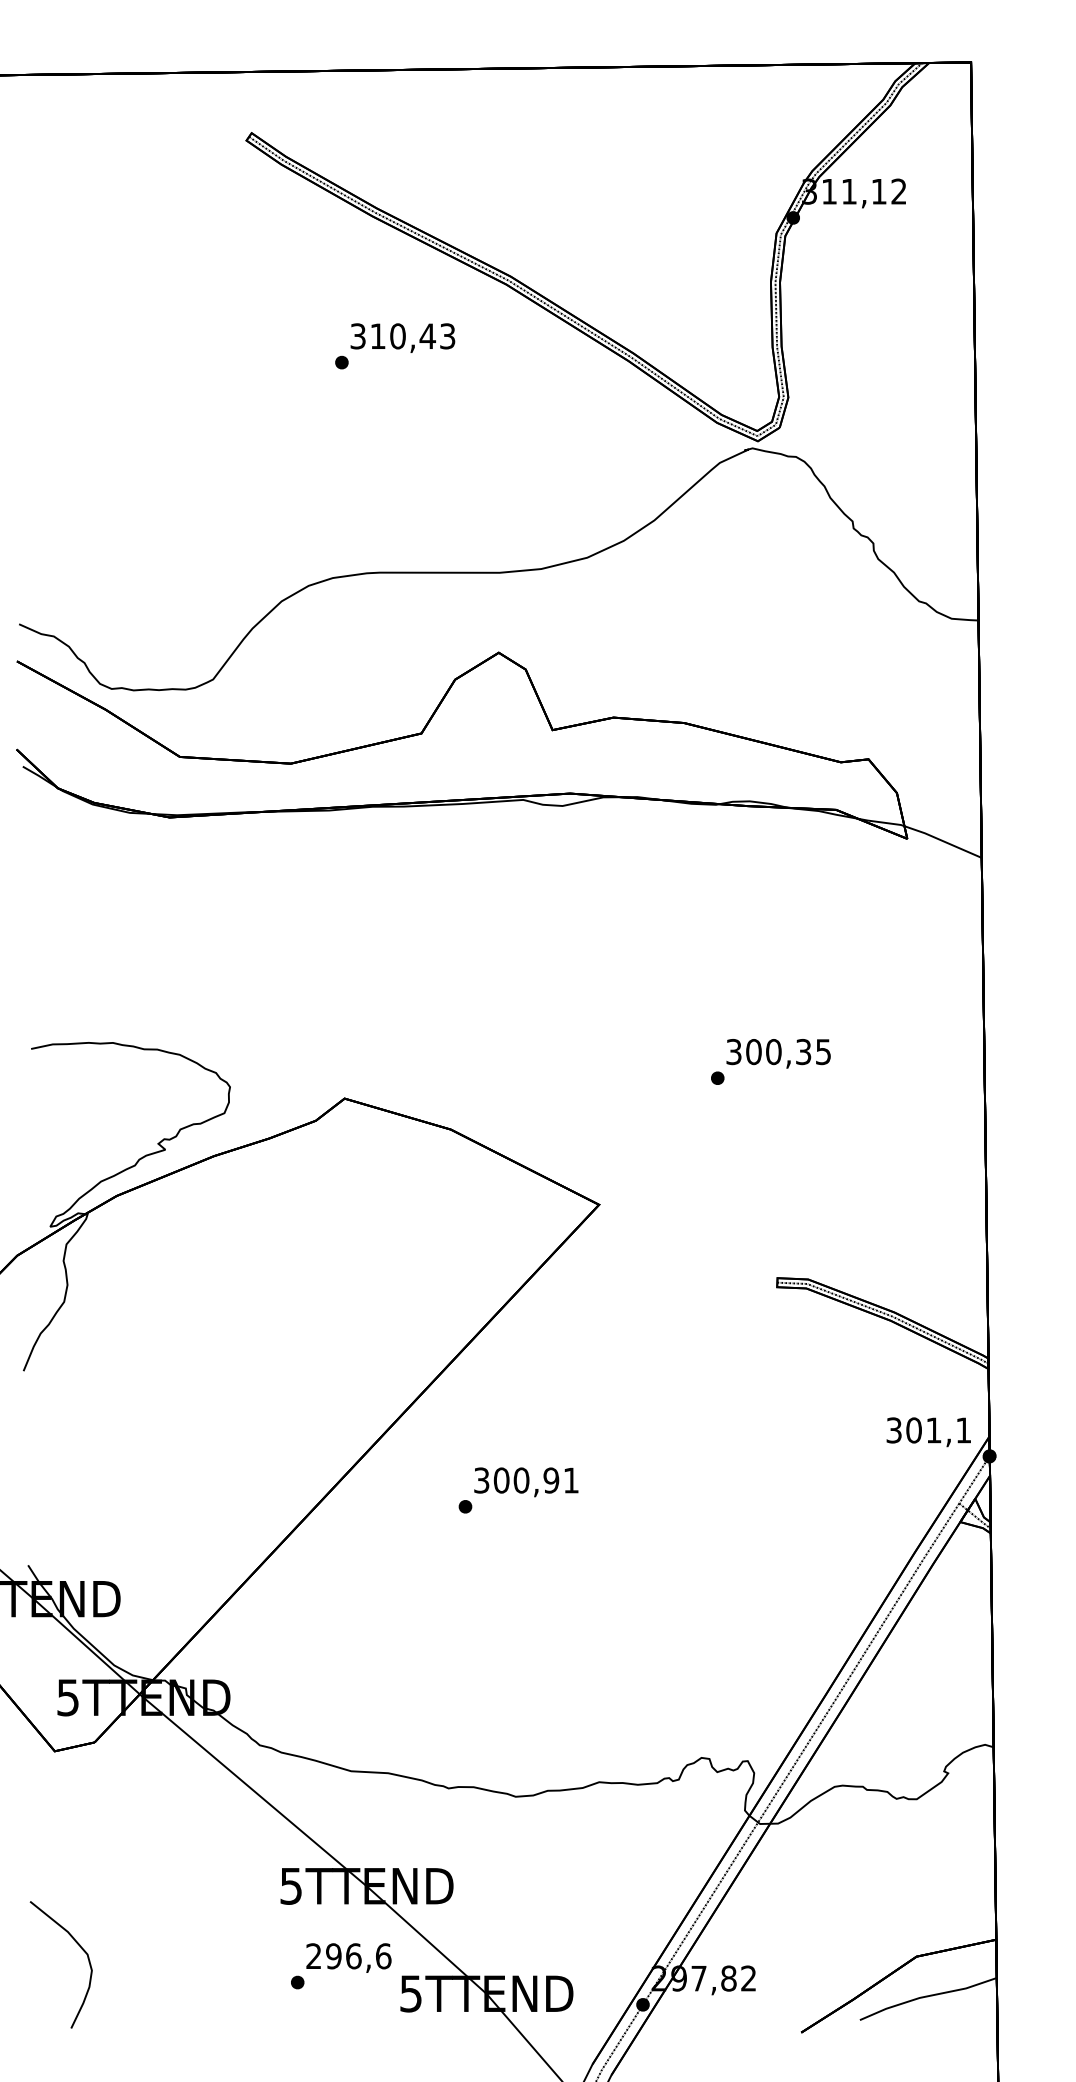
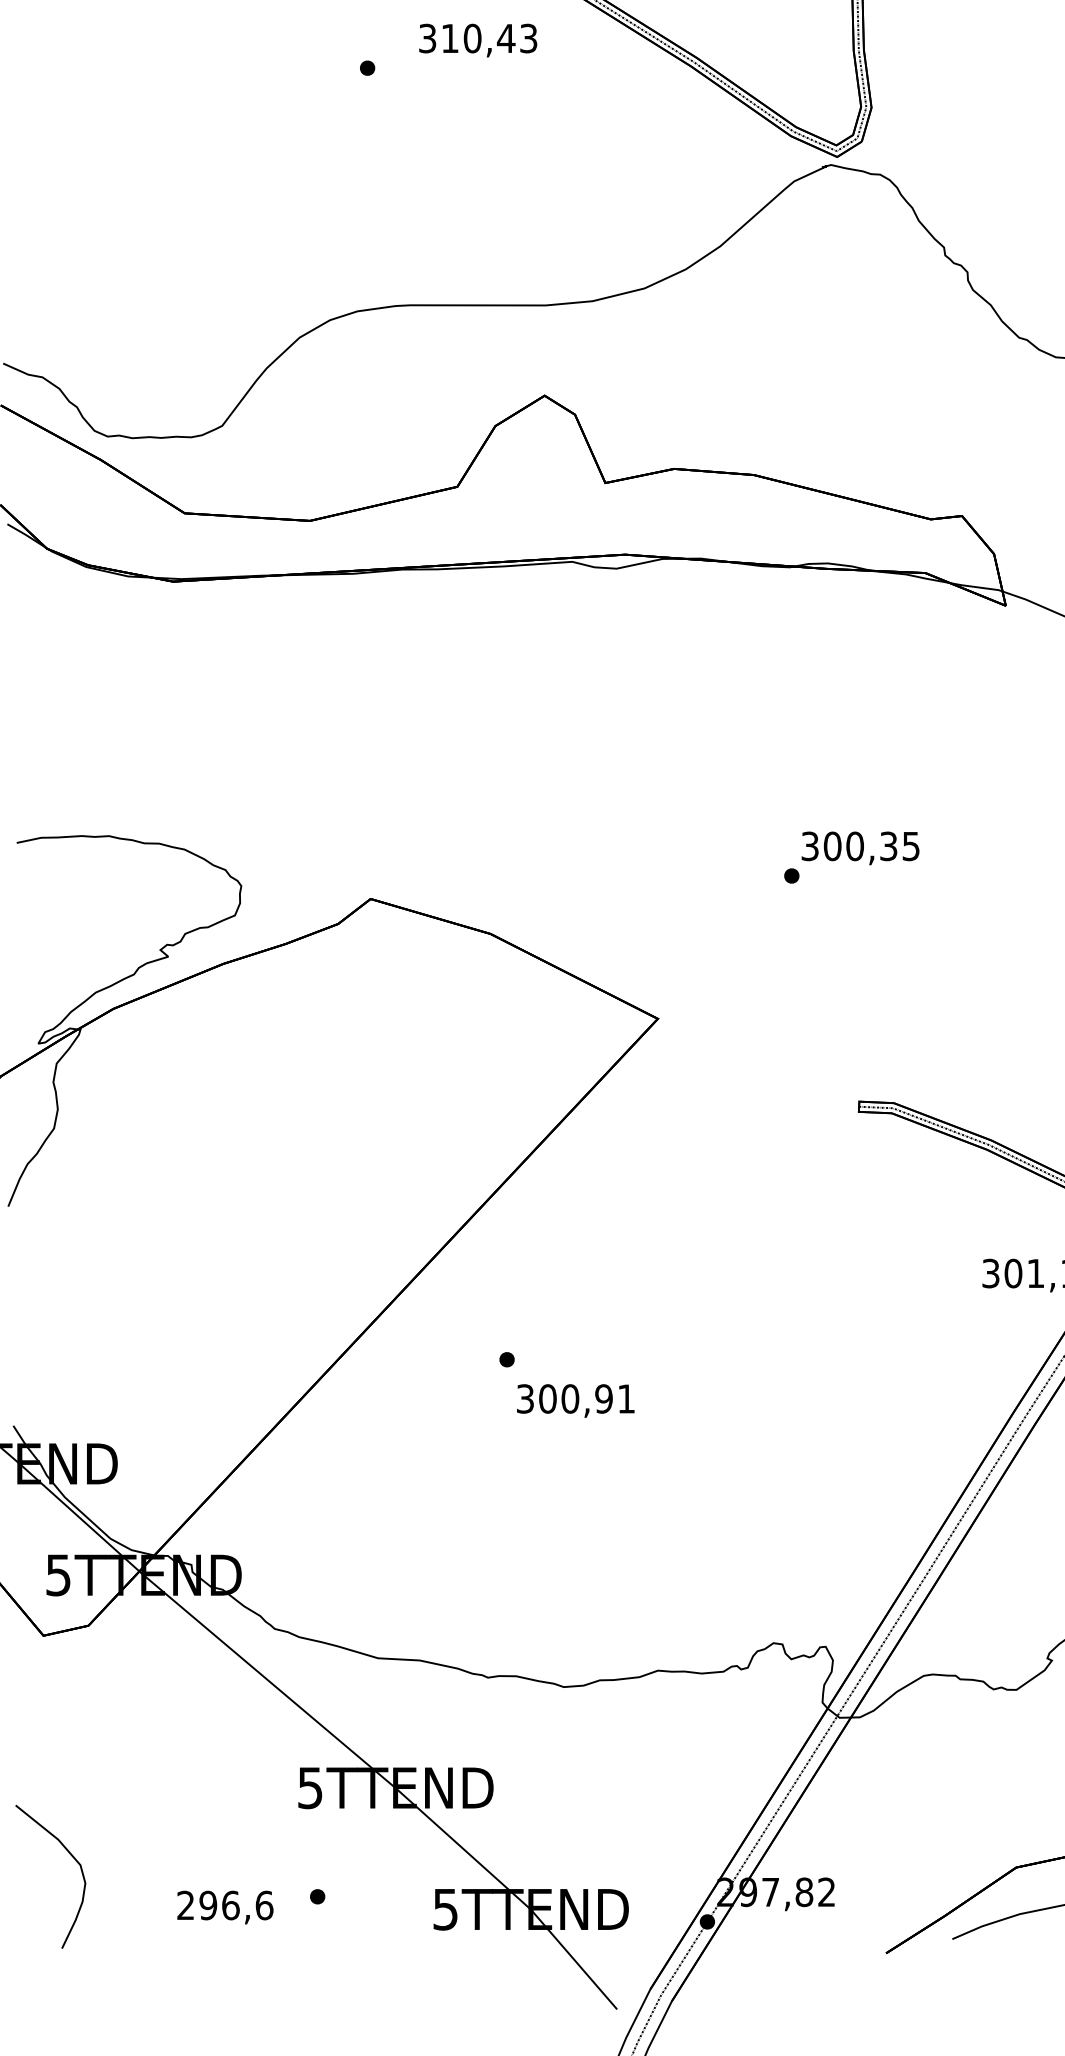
text: (402, 337) -> (477, 39), moved
text: (526, 1482) -> (575, 1401), moved
text: (348, 1957) -> (224, 1906), moved

